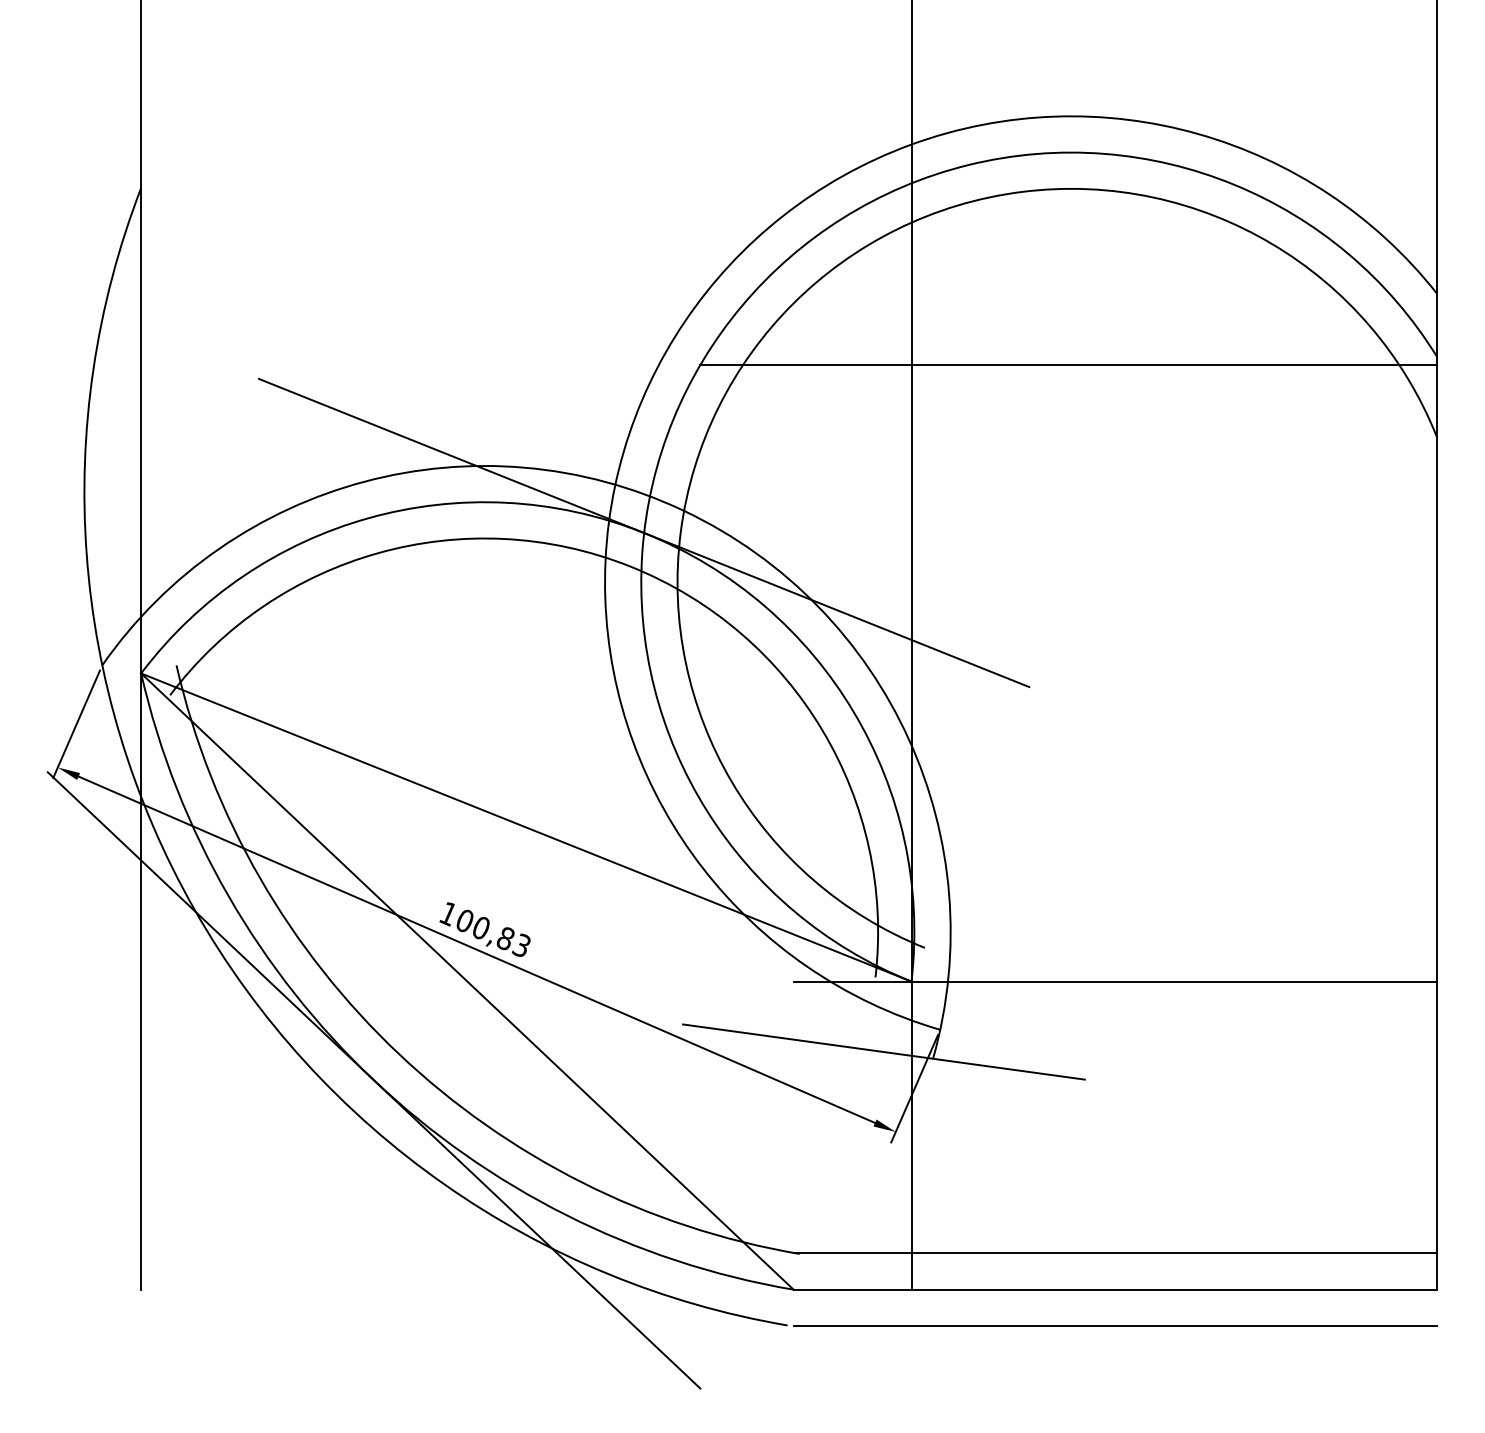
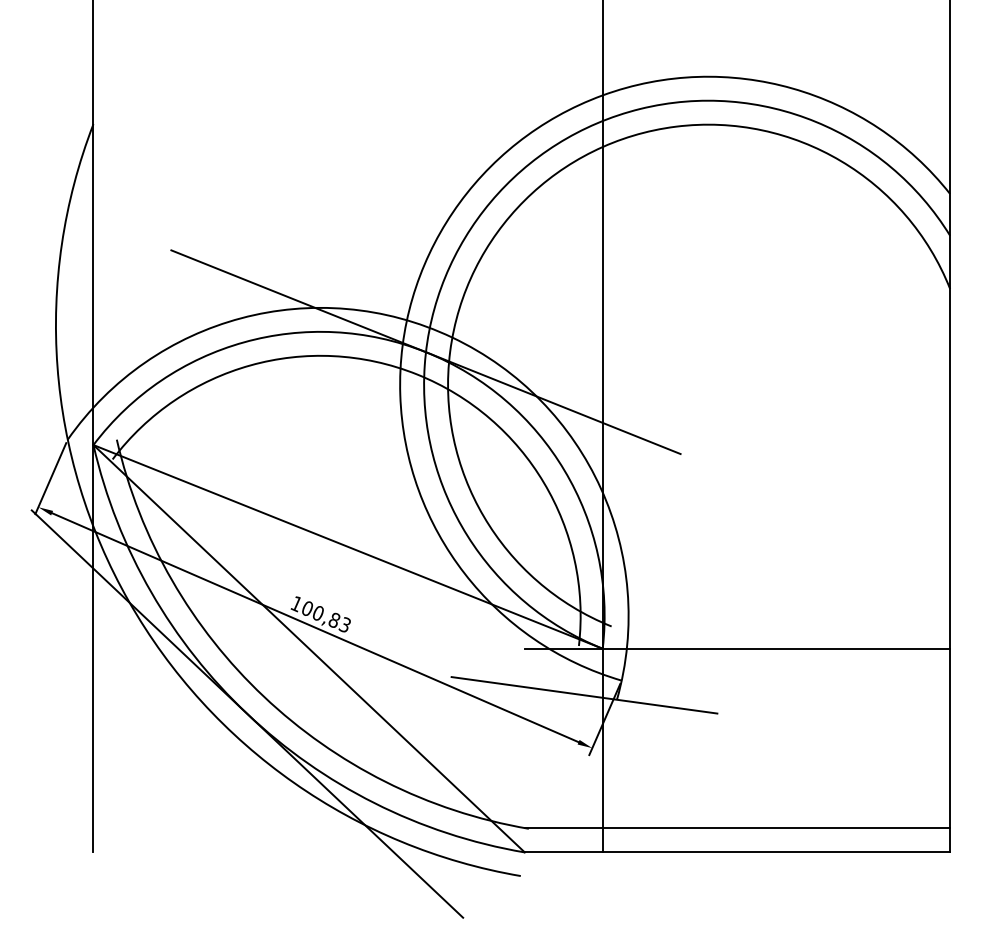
line: (1068, 365) -> (706, 241), removed
line: (1115, 1326) -> (737, 876), removed

